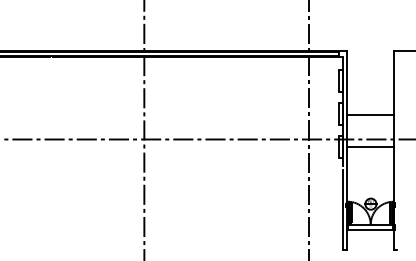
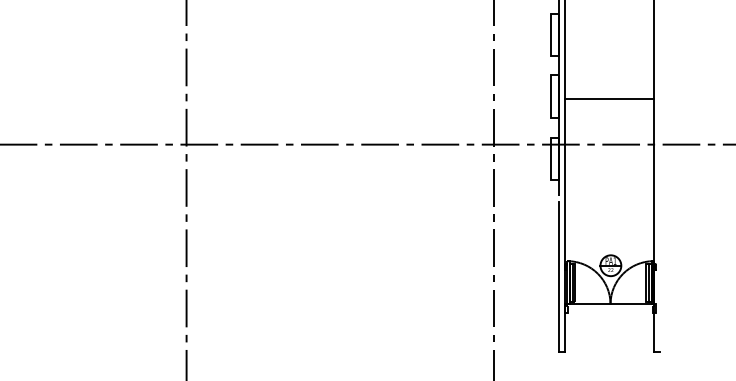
line: (369, 147) -> (608, 159), removed
line: (370, 229) -> (610, 313), removed

